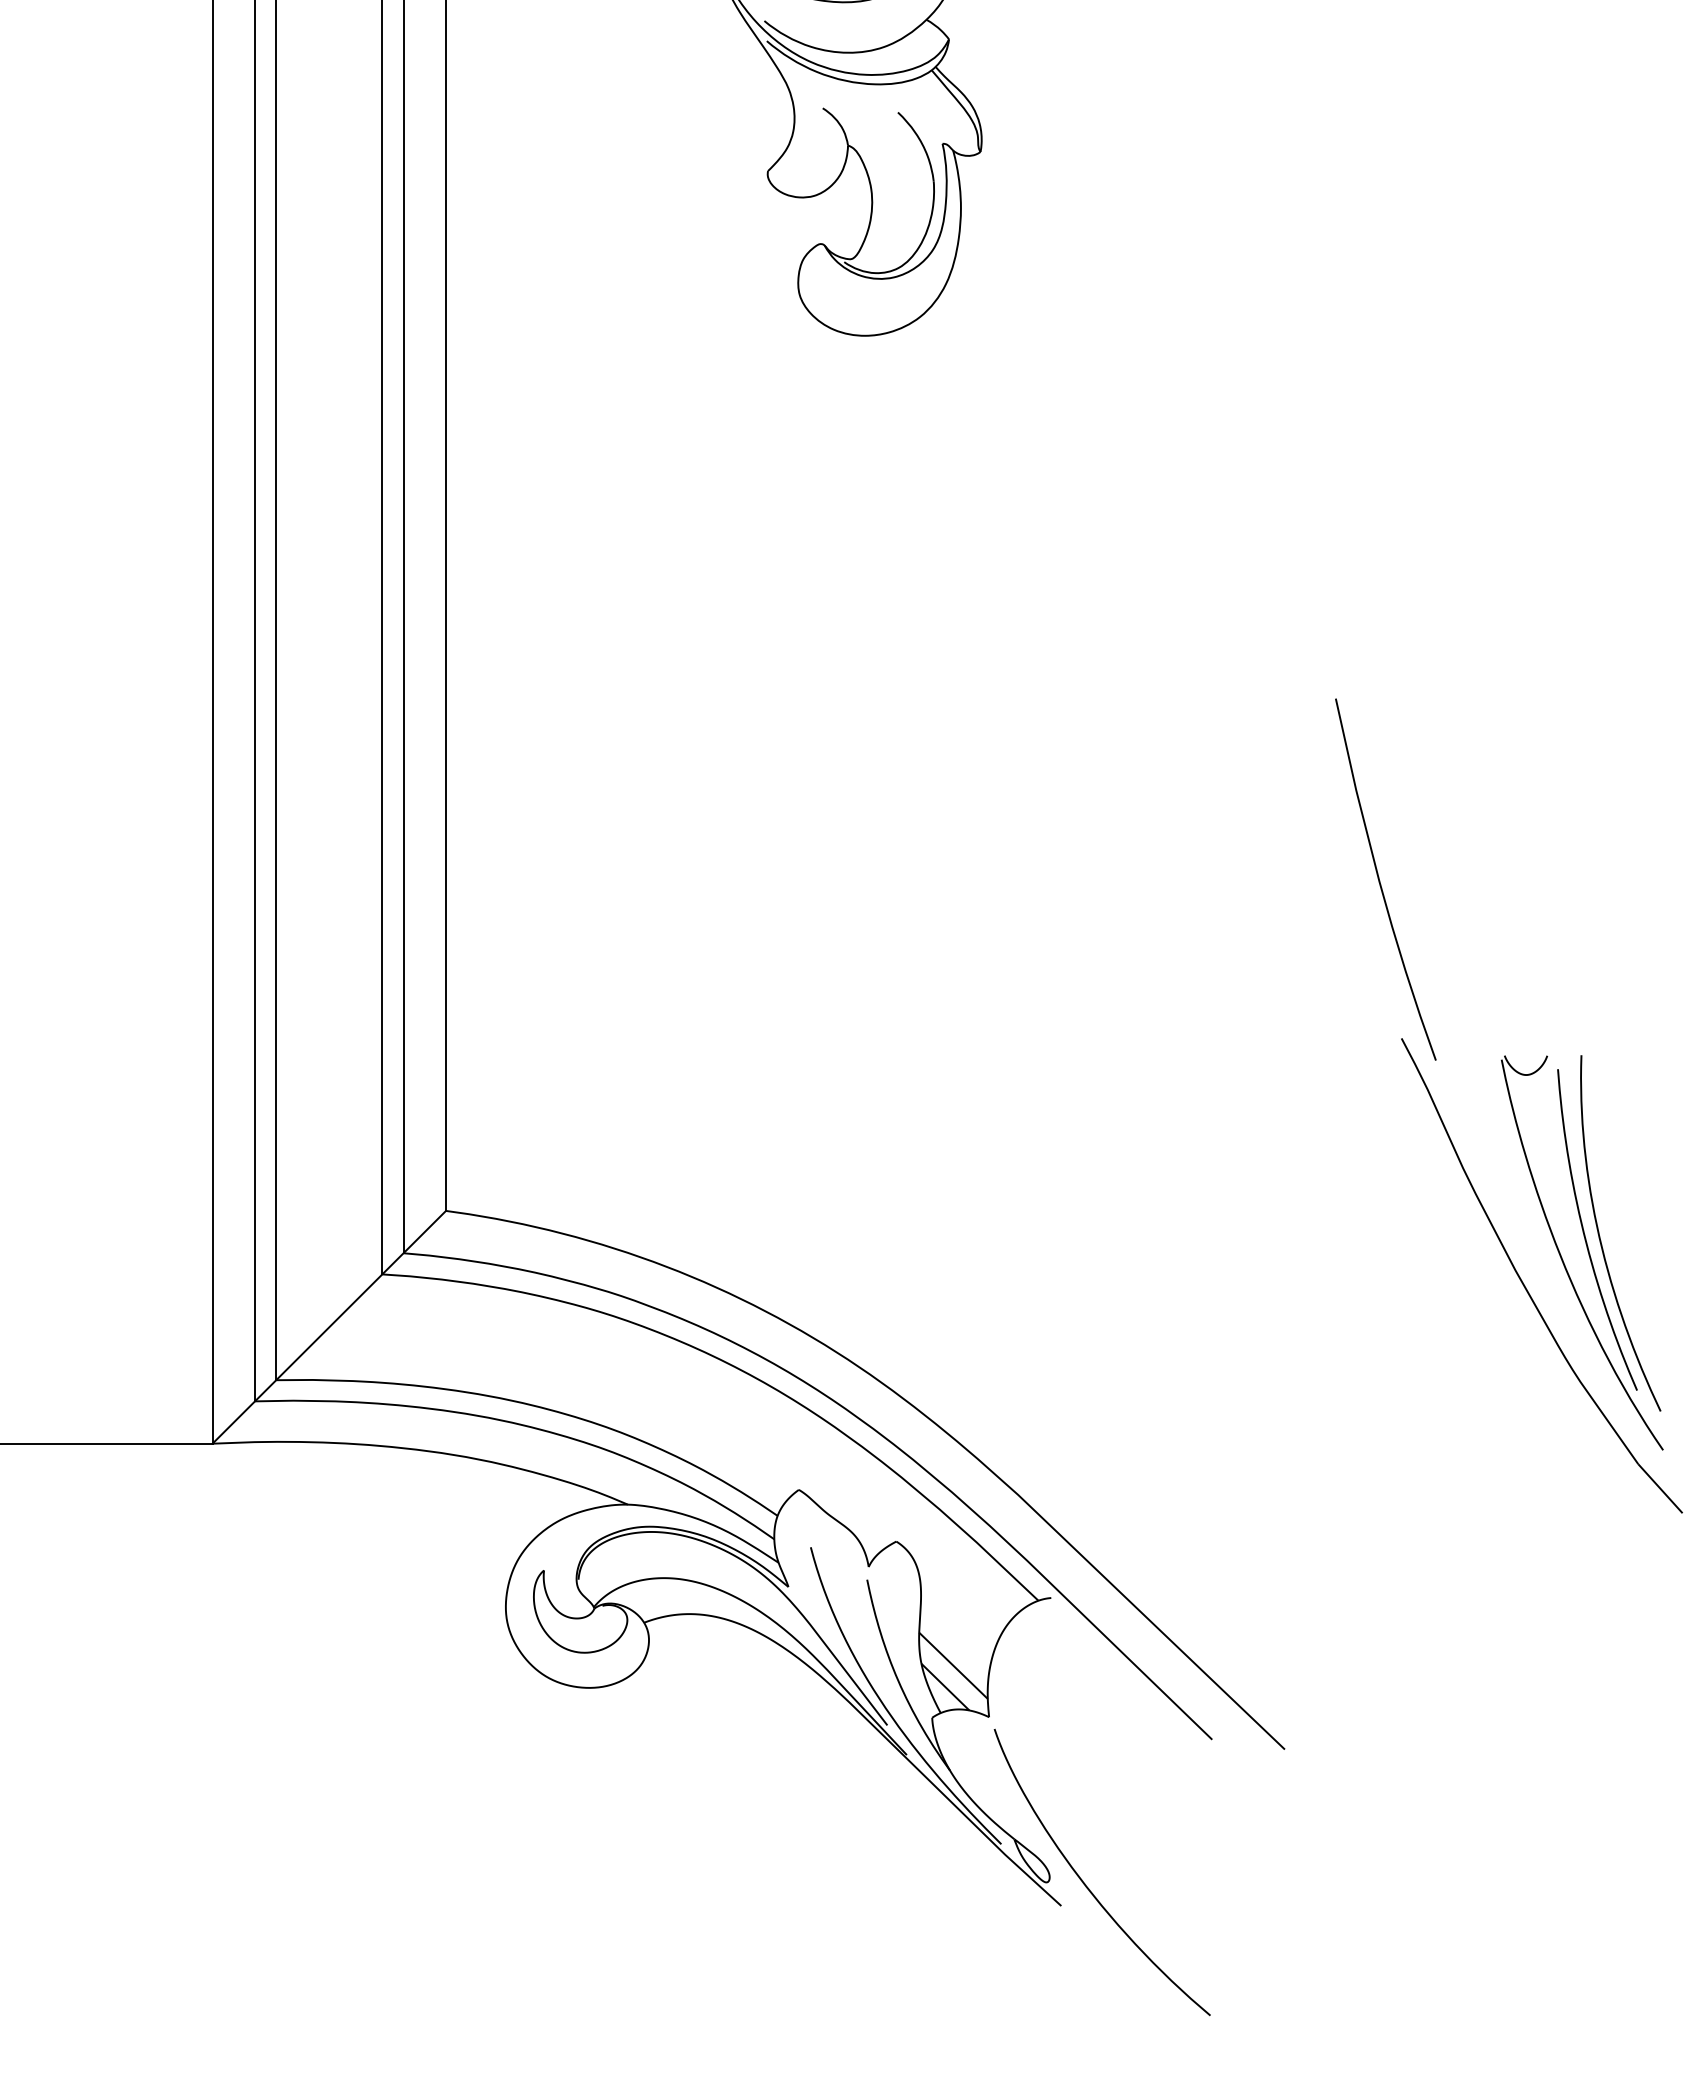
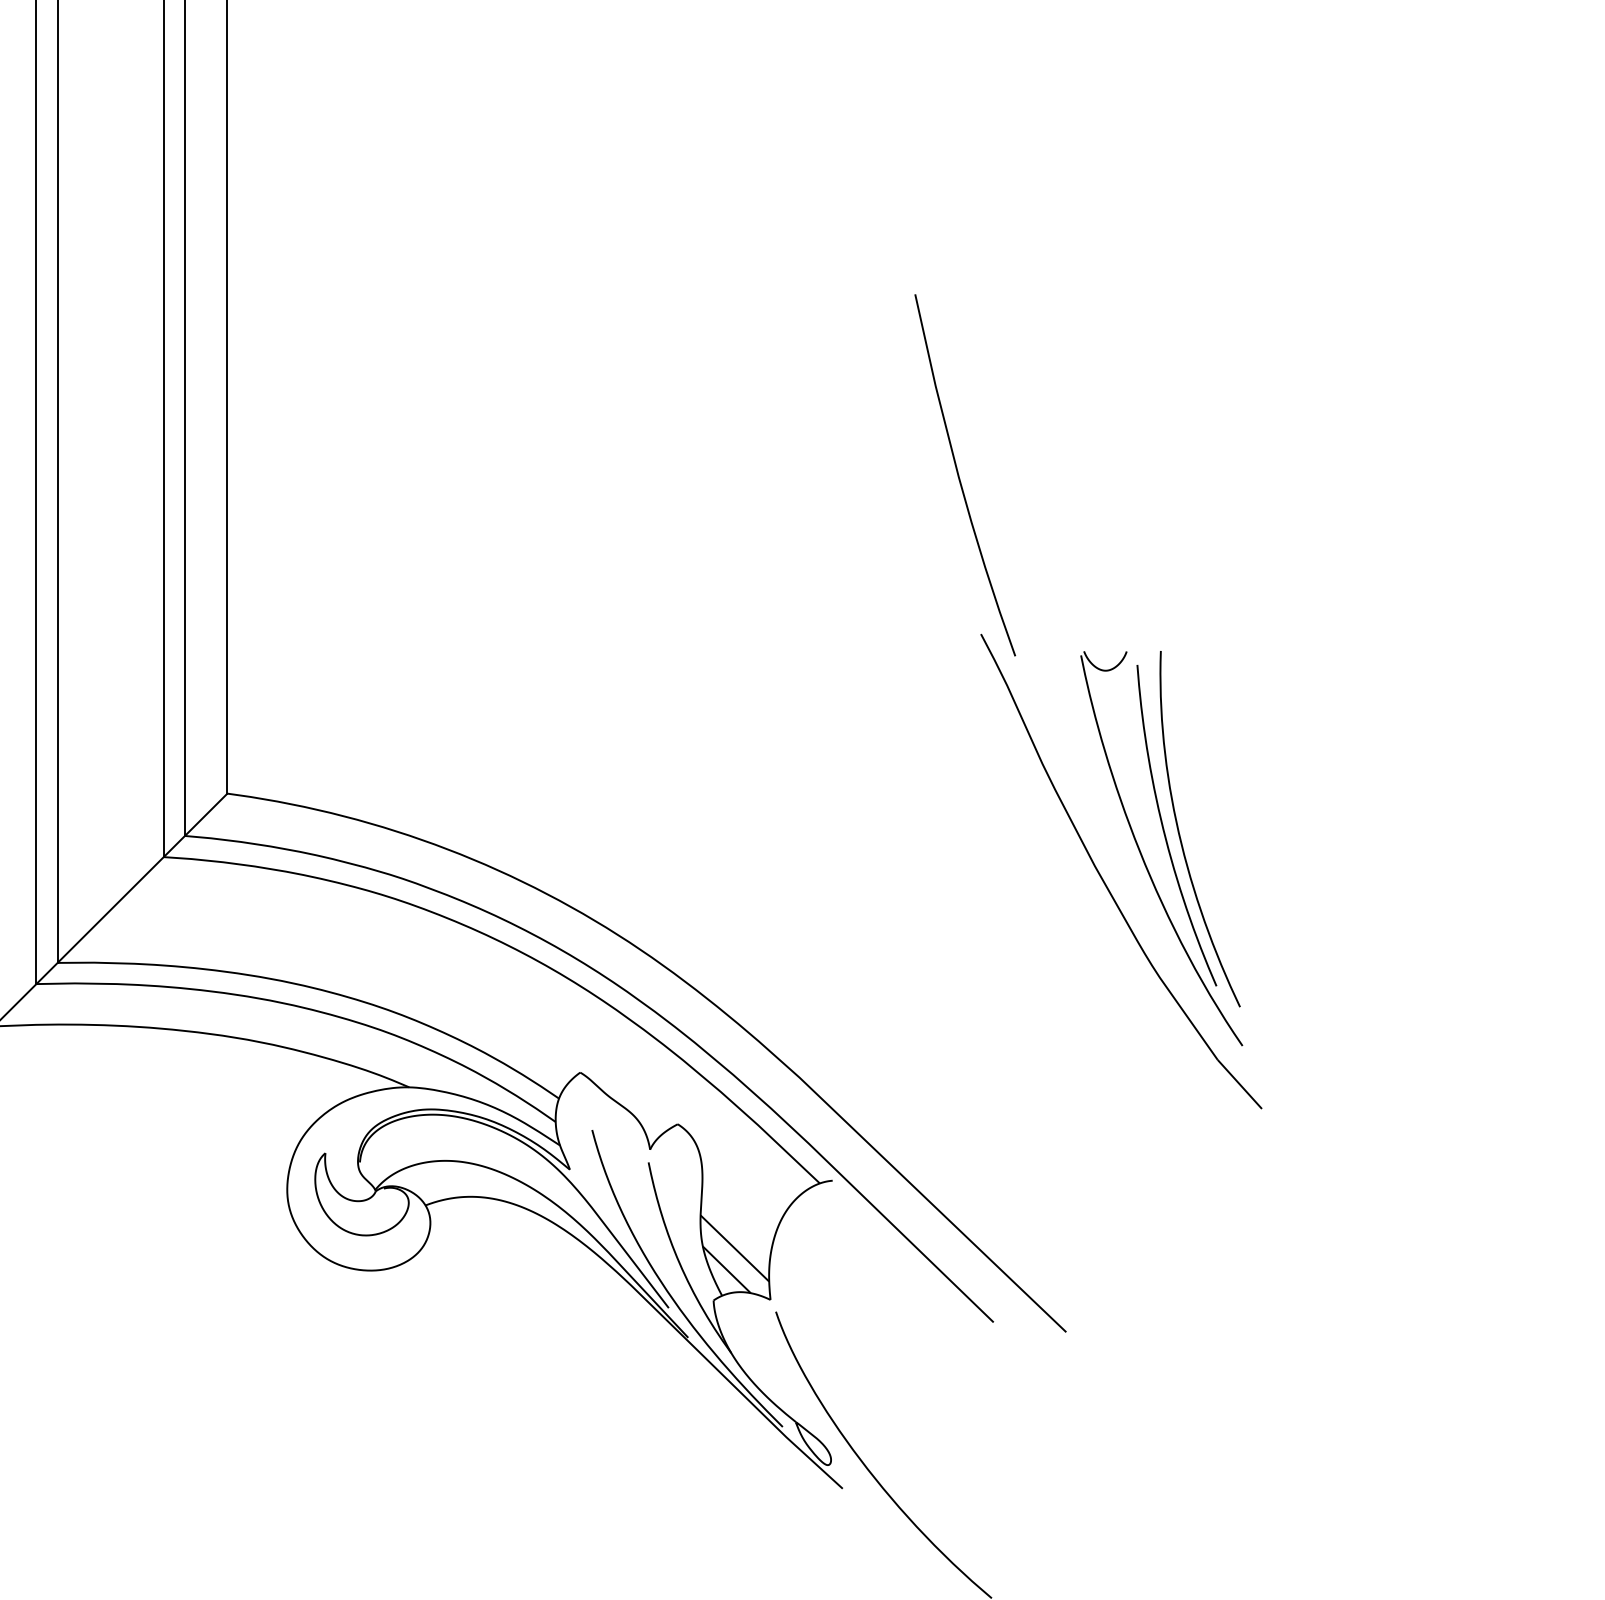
part: (1508, 1105) -> (1087, 701), moved

